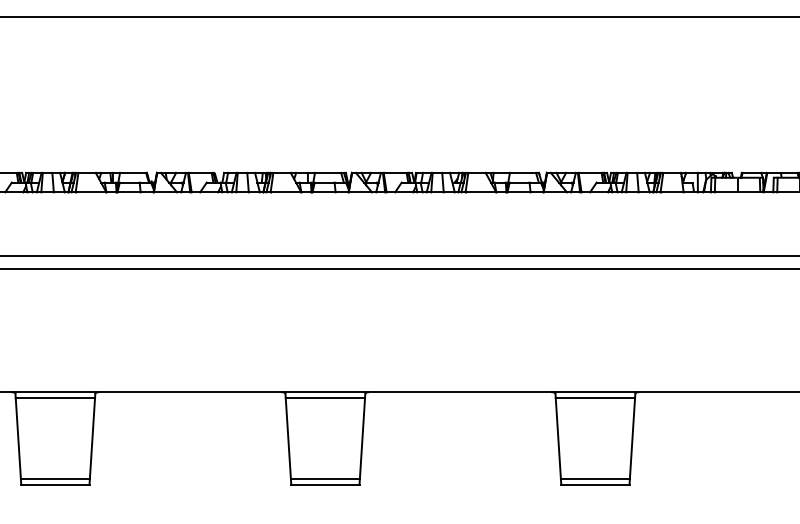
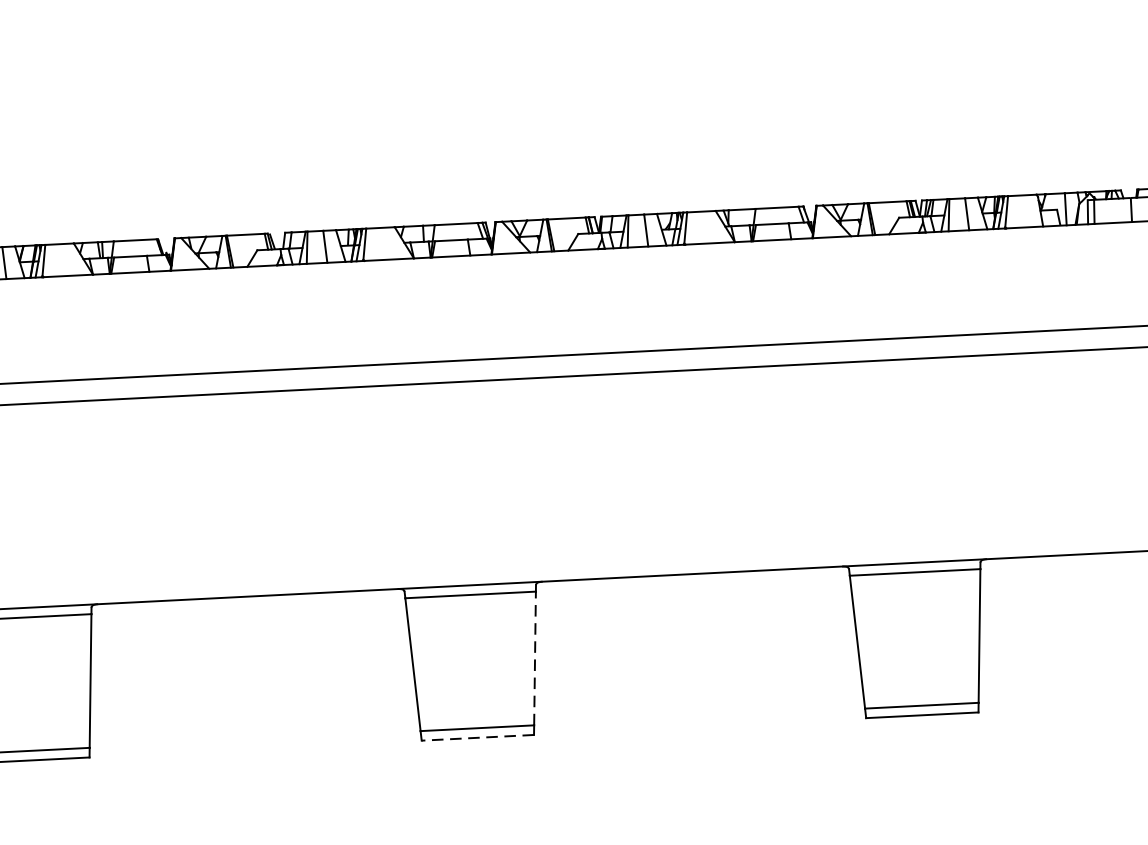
line: (362, 438) -> (535, 658), solid -> dashed
line: (324, 484) -> (476, 737), solid -> dashed

